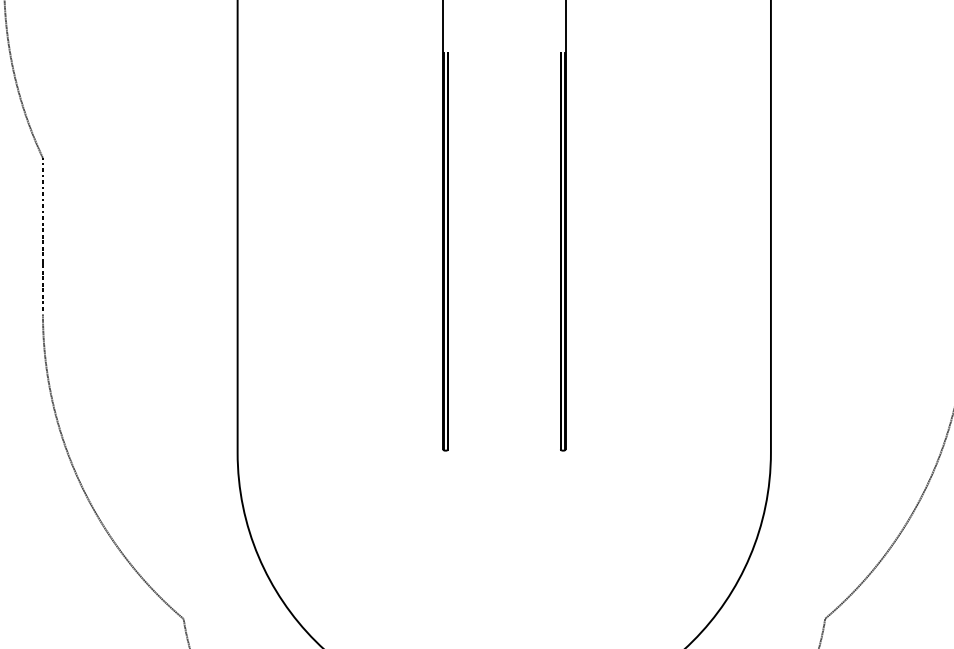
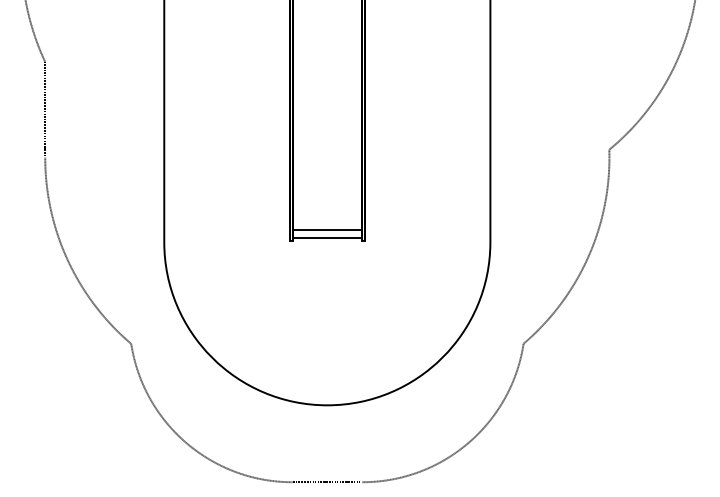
line: (502, 431) -> (326, 229), added
line: (502, 444) -> (326, 237), added

